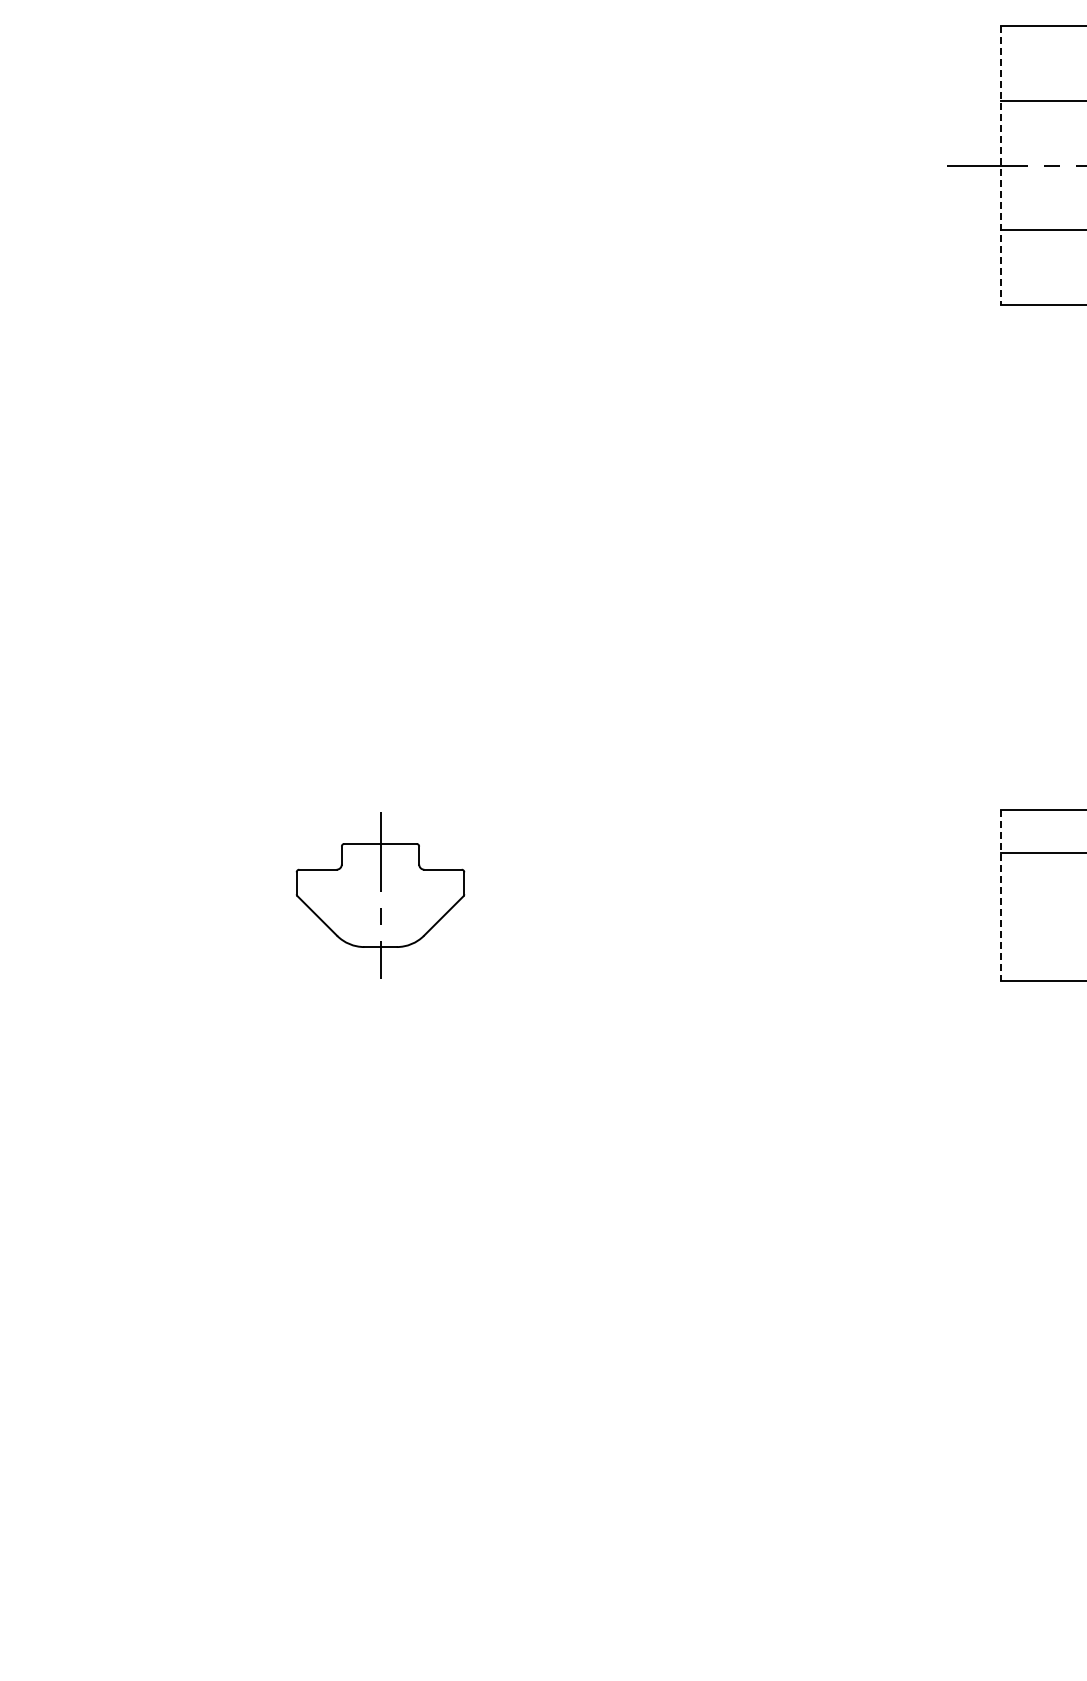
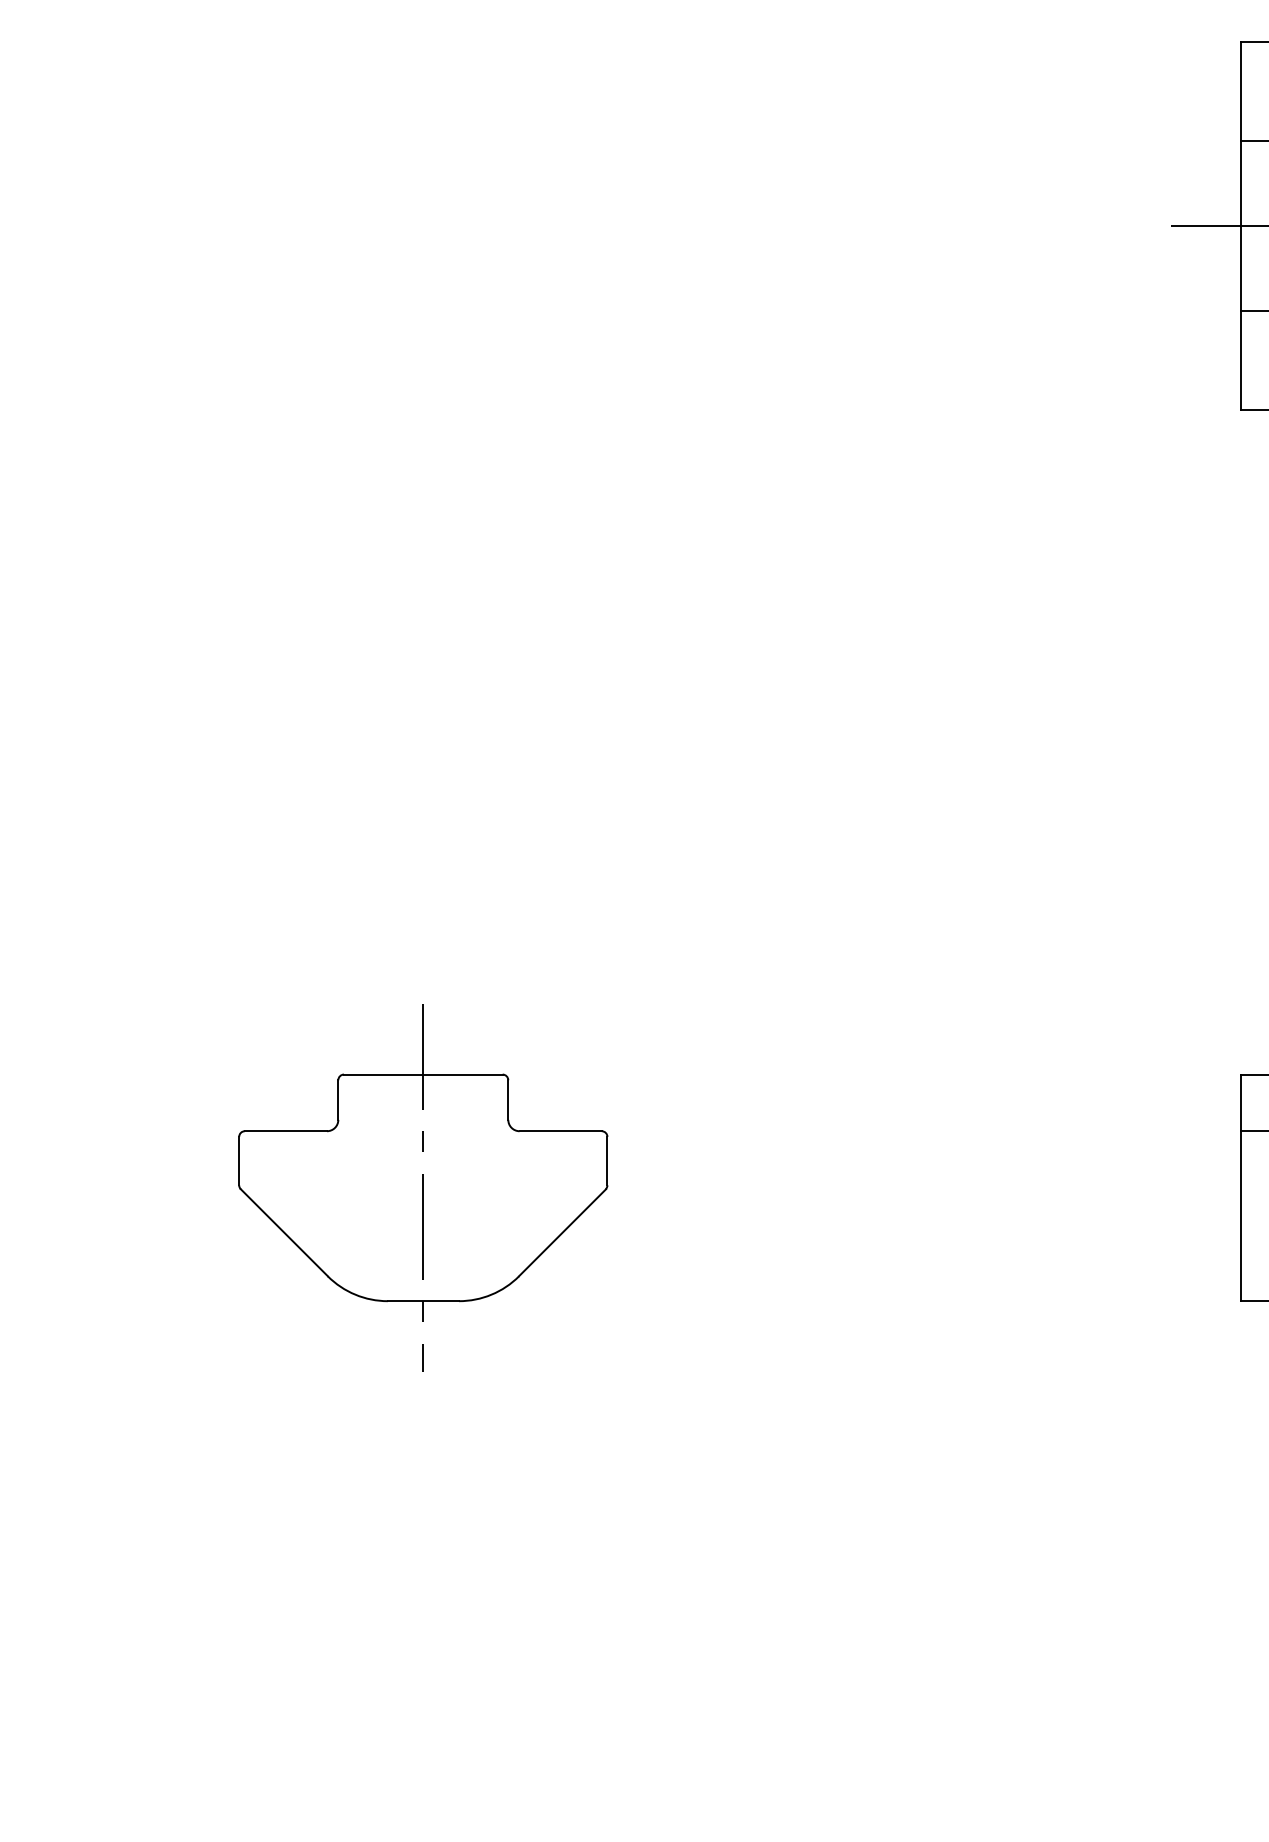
line: (1001, 165) -> (1241, 225), dashed -> solid
part: (380, 895) -> (423, 1187), size x1.67
line: (1001, 895) -> (1241, 1187), dashed -> solid

